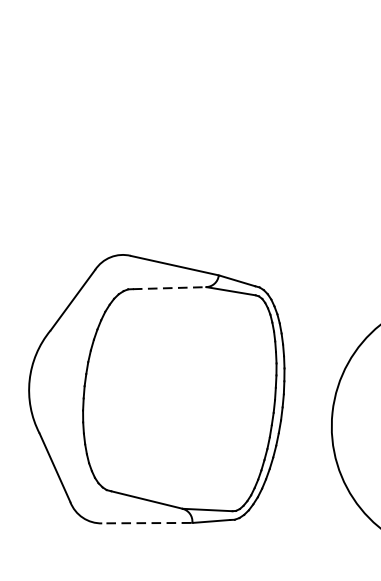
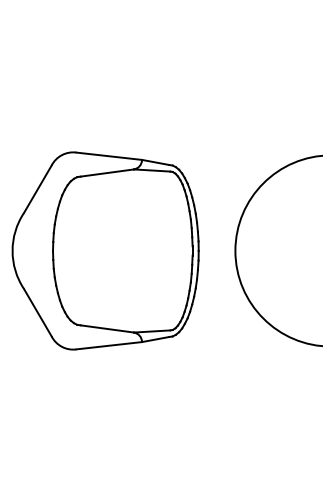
line: (169, 288) -> (107, 173), dashed -> solid
line: (146, 522) -> (108, 345), dashed -> solid

